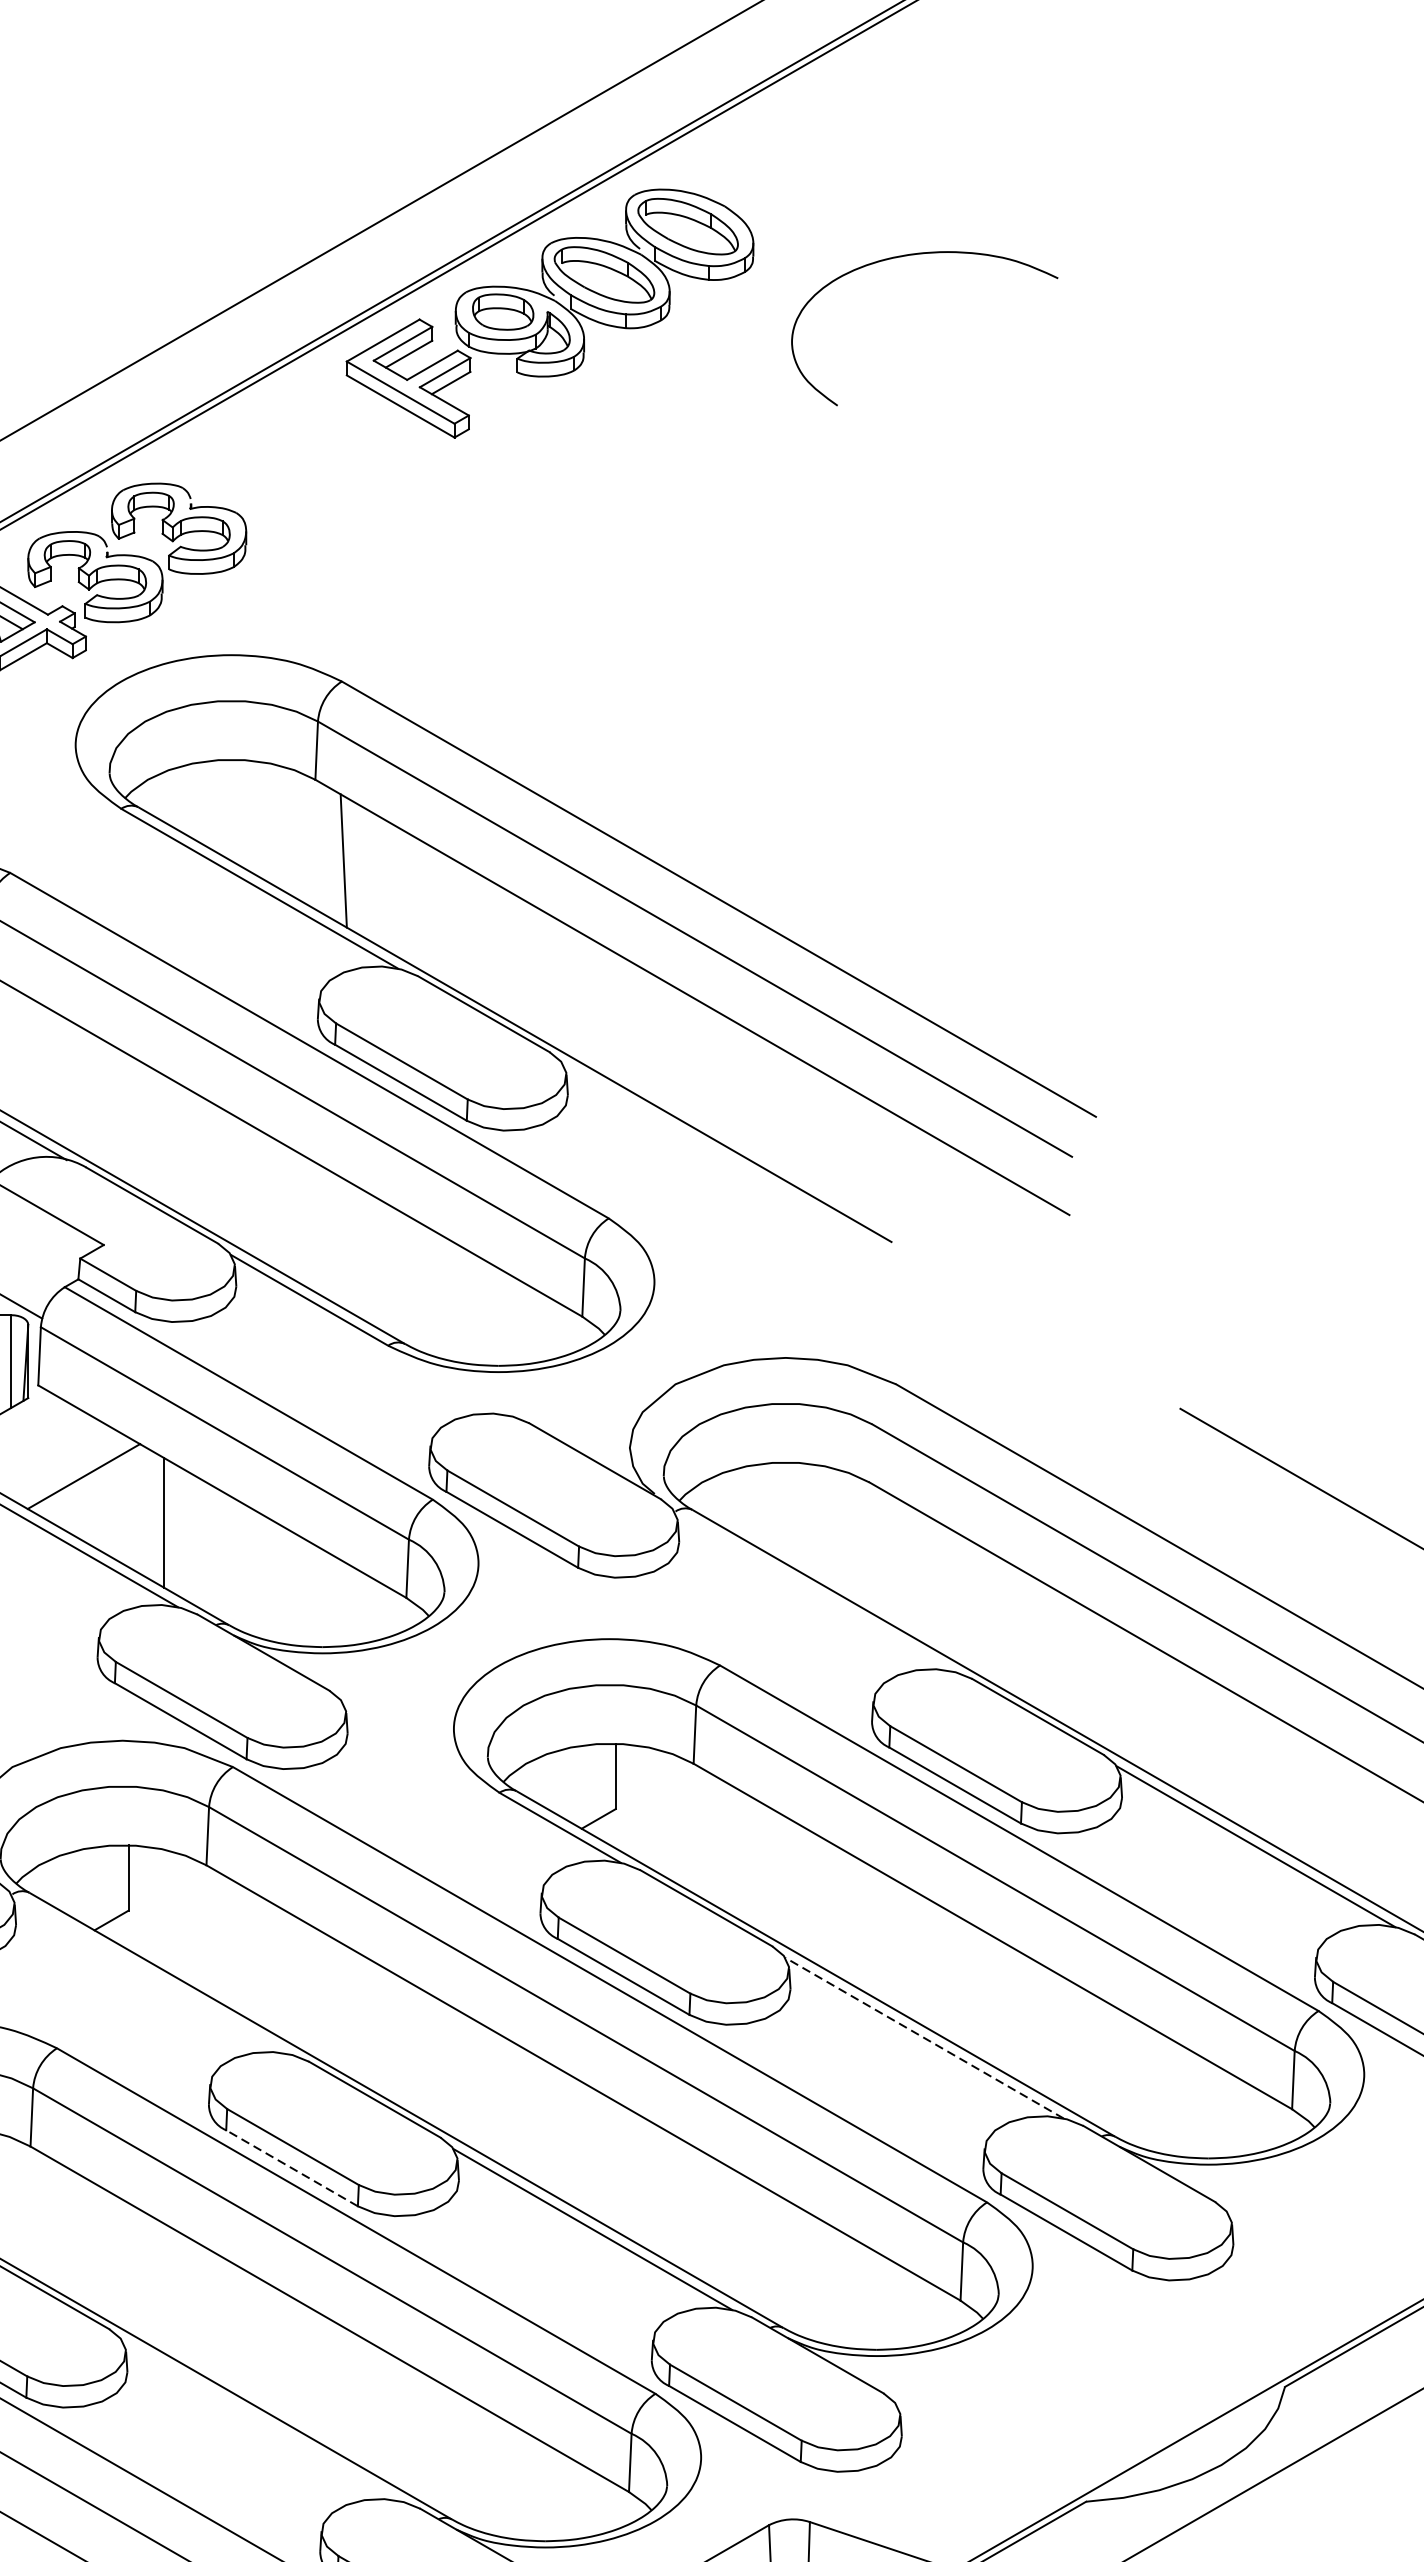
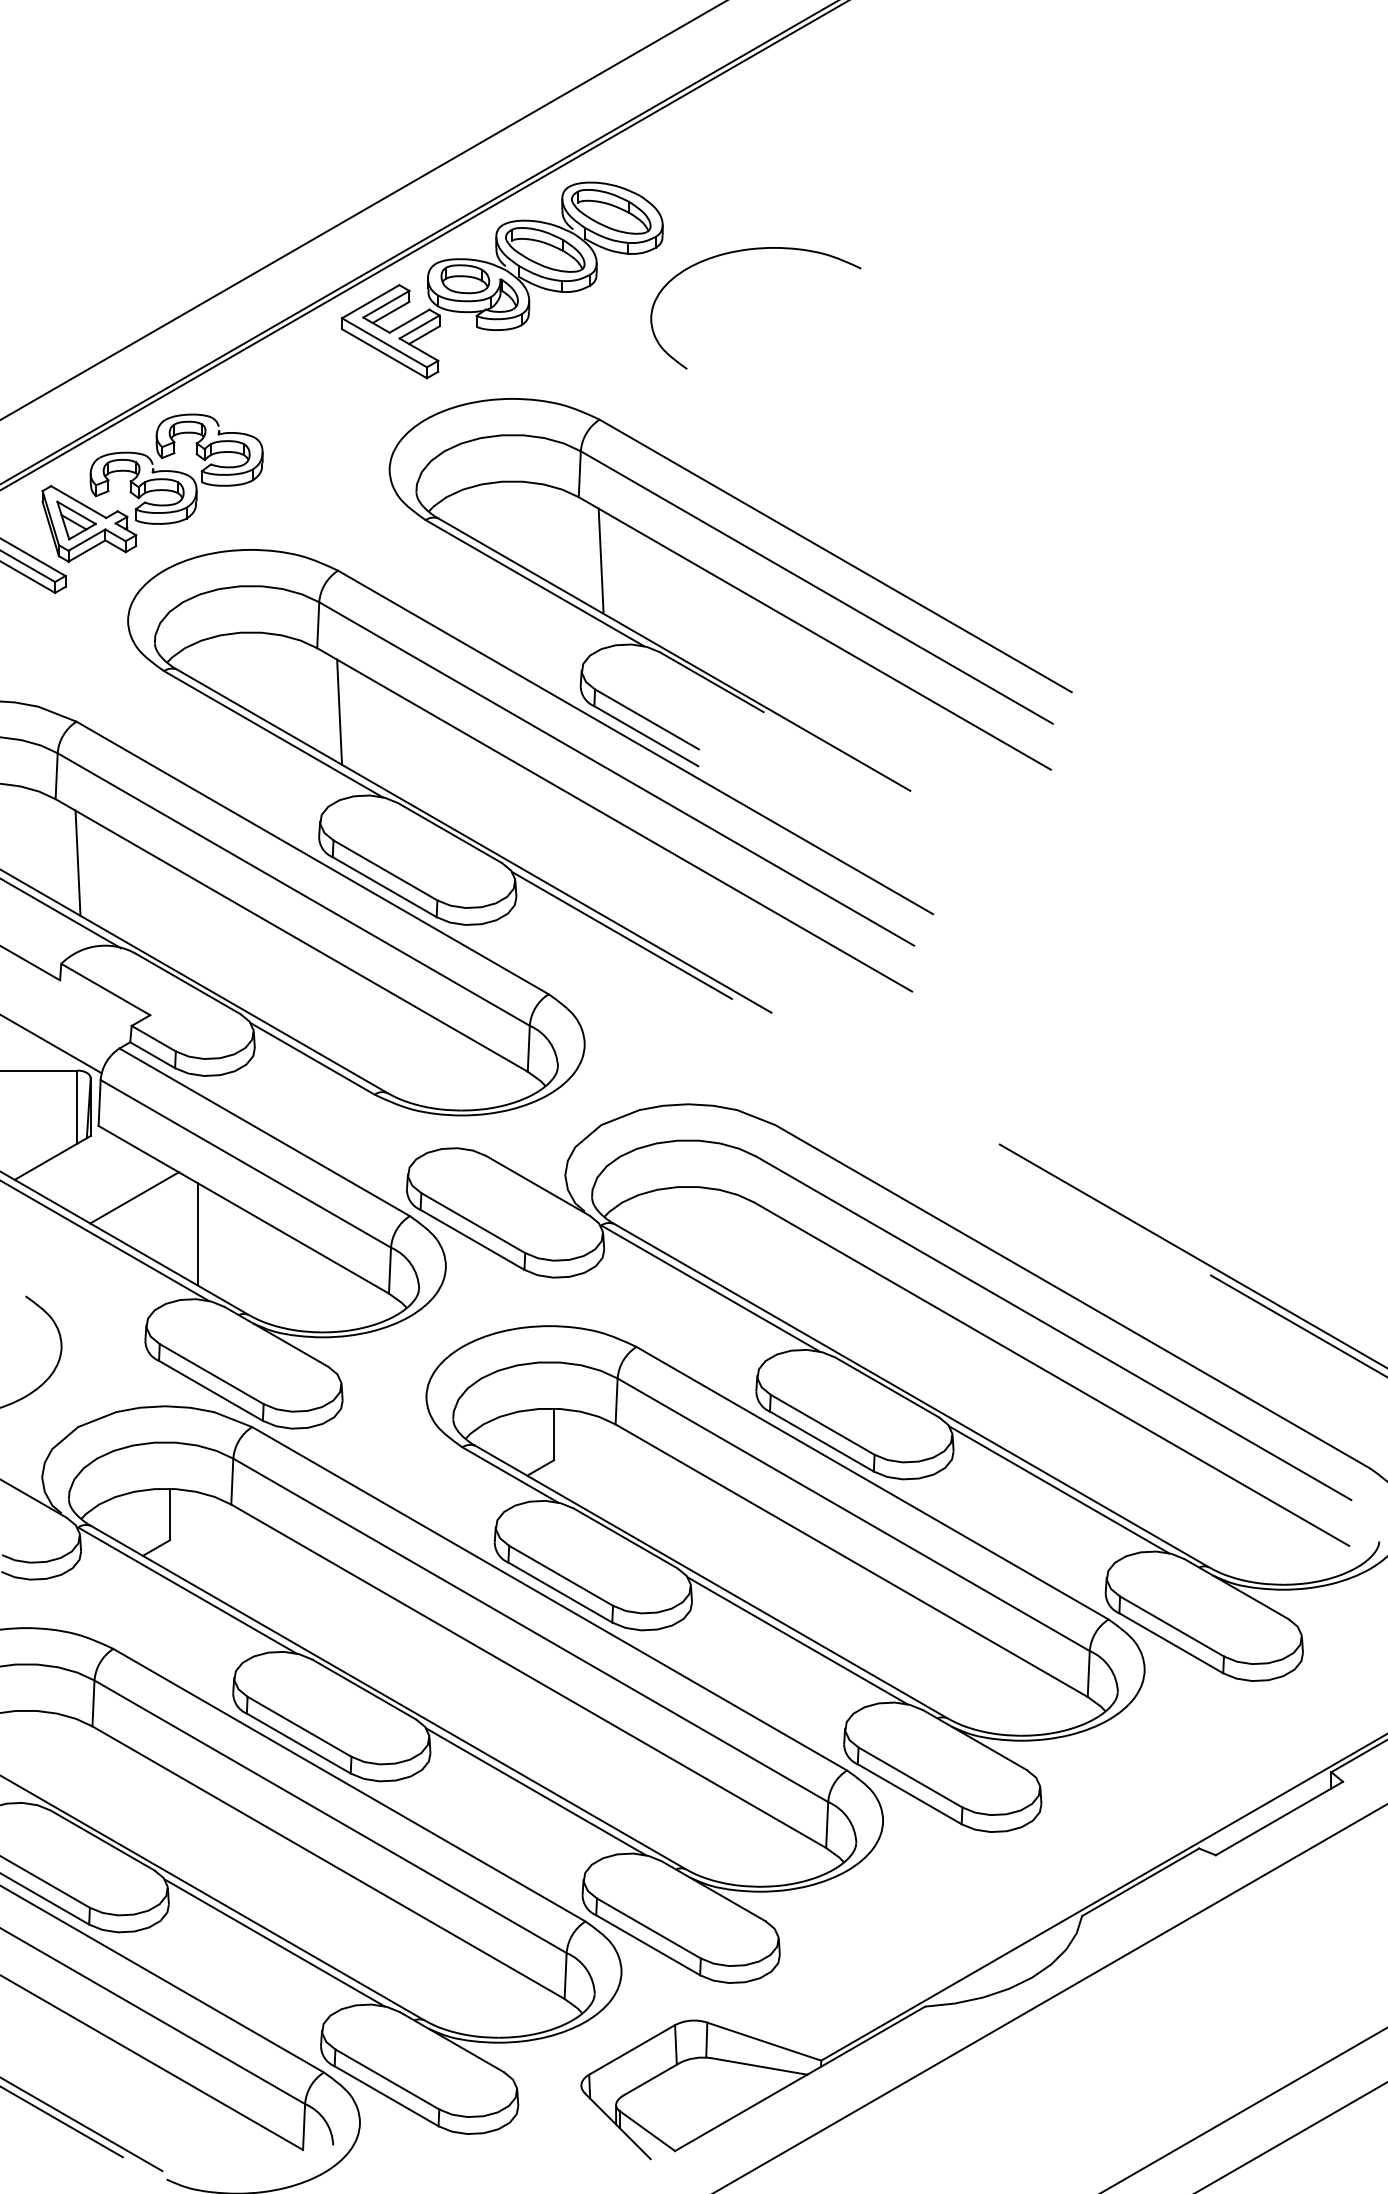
curve: (917, 255) -> (750, 250), moved
part: (844, 704) -> (734, 588), added
line: (11, 1051) -> (77, 862), added
line: (701, 1143) -> (621, 935), added
line: (813, 1591) -> (710, 1288), added
line: (150, 1974) -> (187, 1590), added
line: (924, 2037) -> (797, 1640), dashed -> solid
line: (291, 2168) -> (298, 1743), dashed -> solid
line: (261, 2420) -> (274, 1942), added

